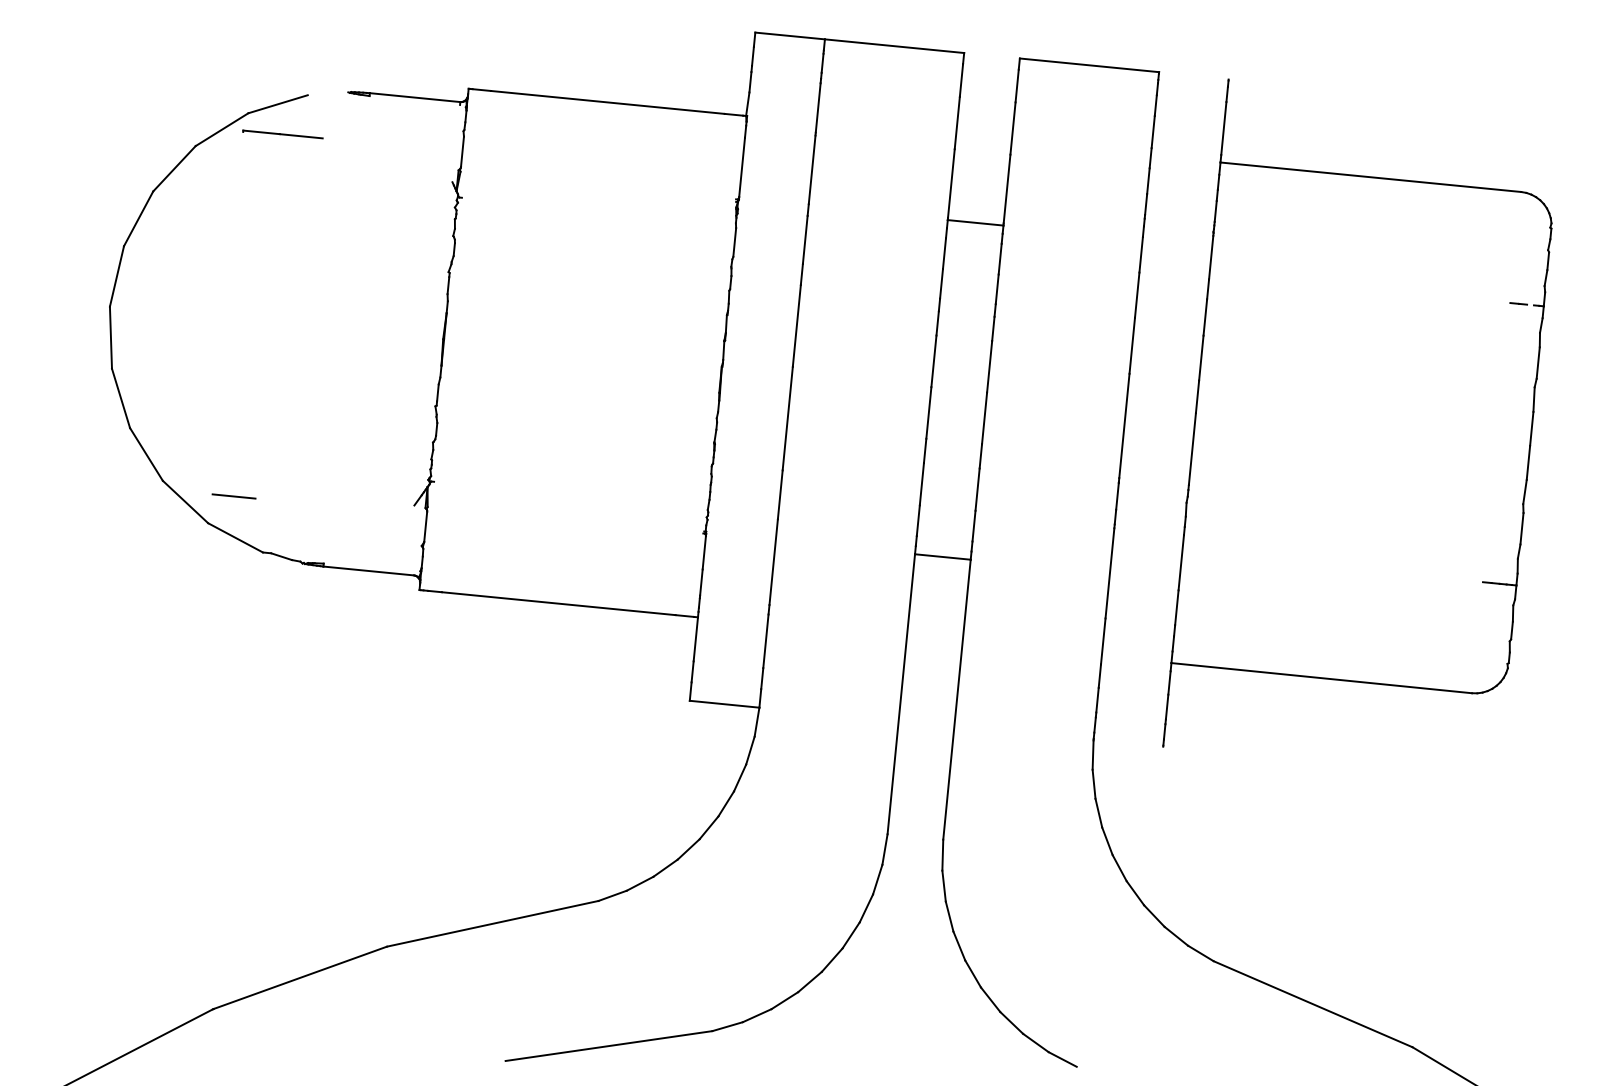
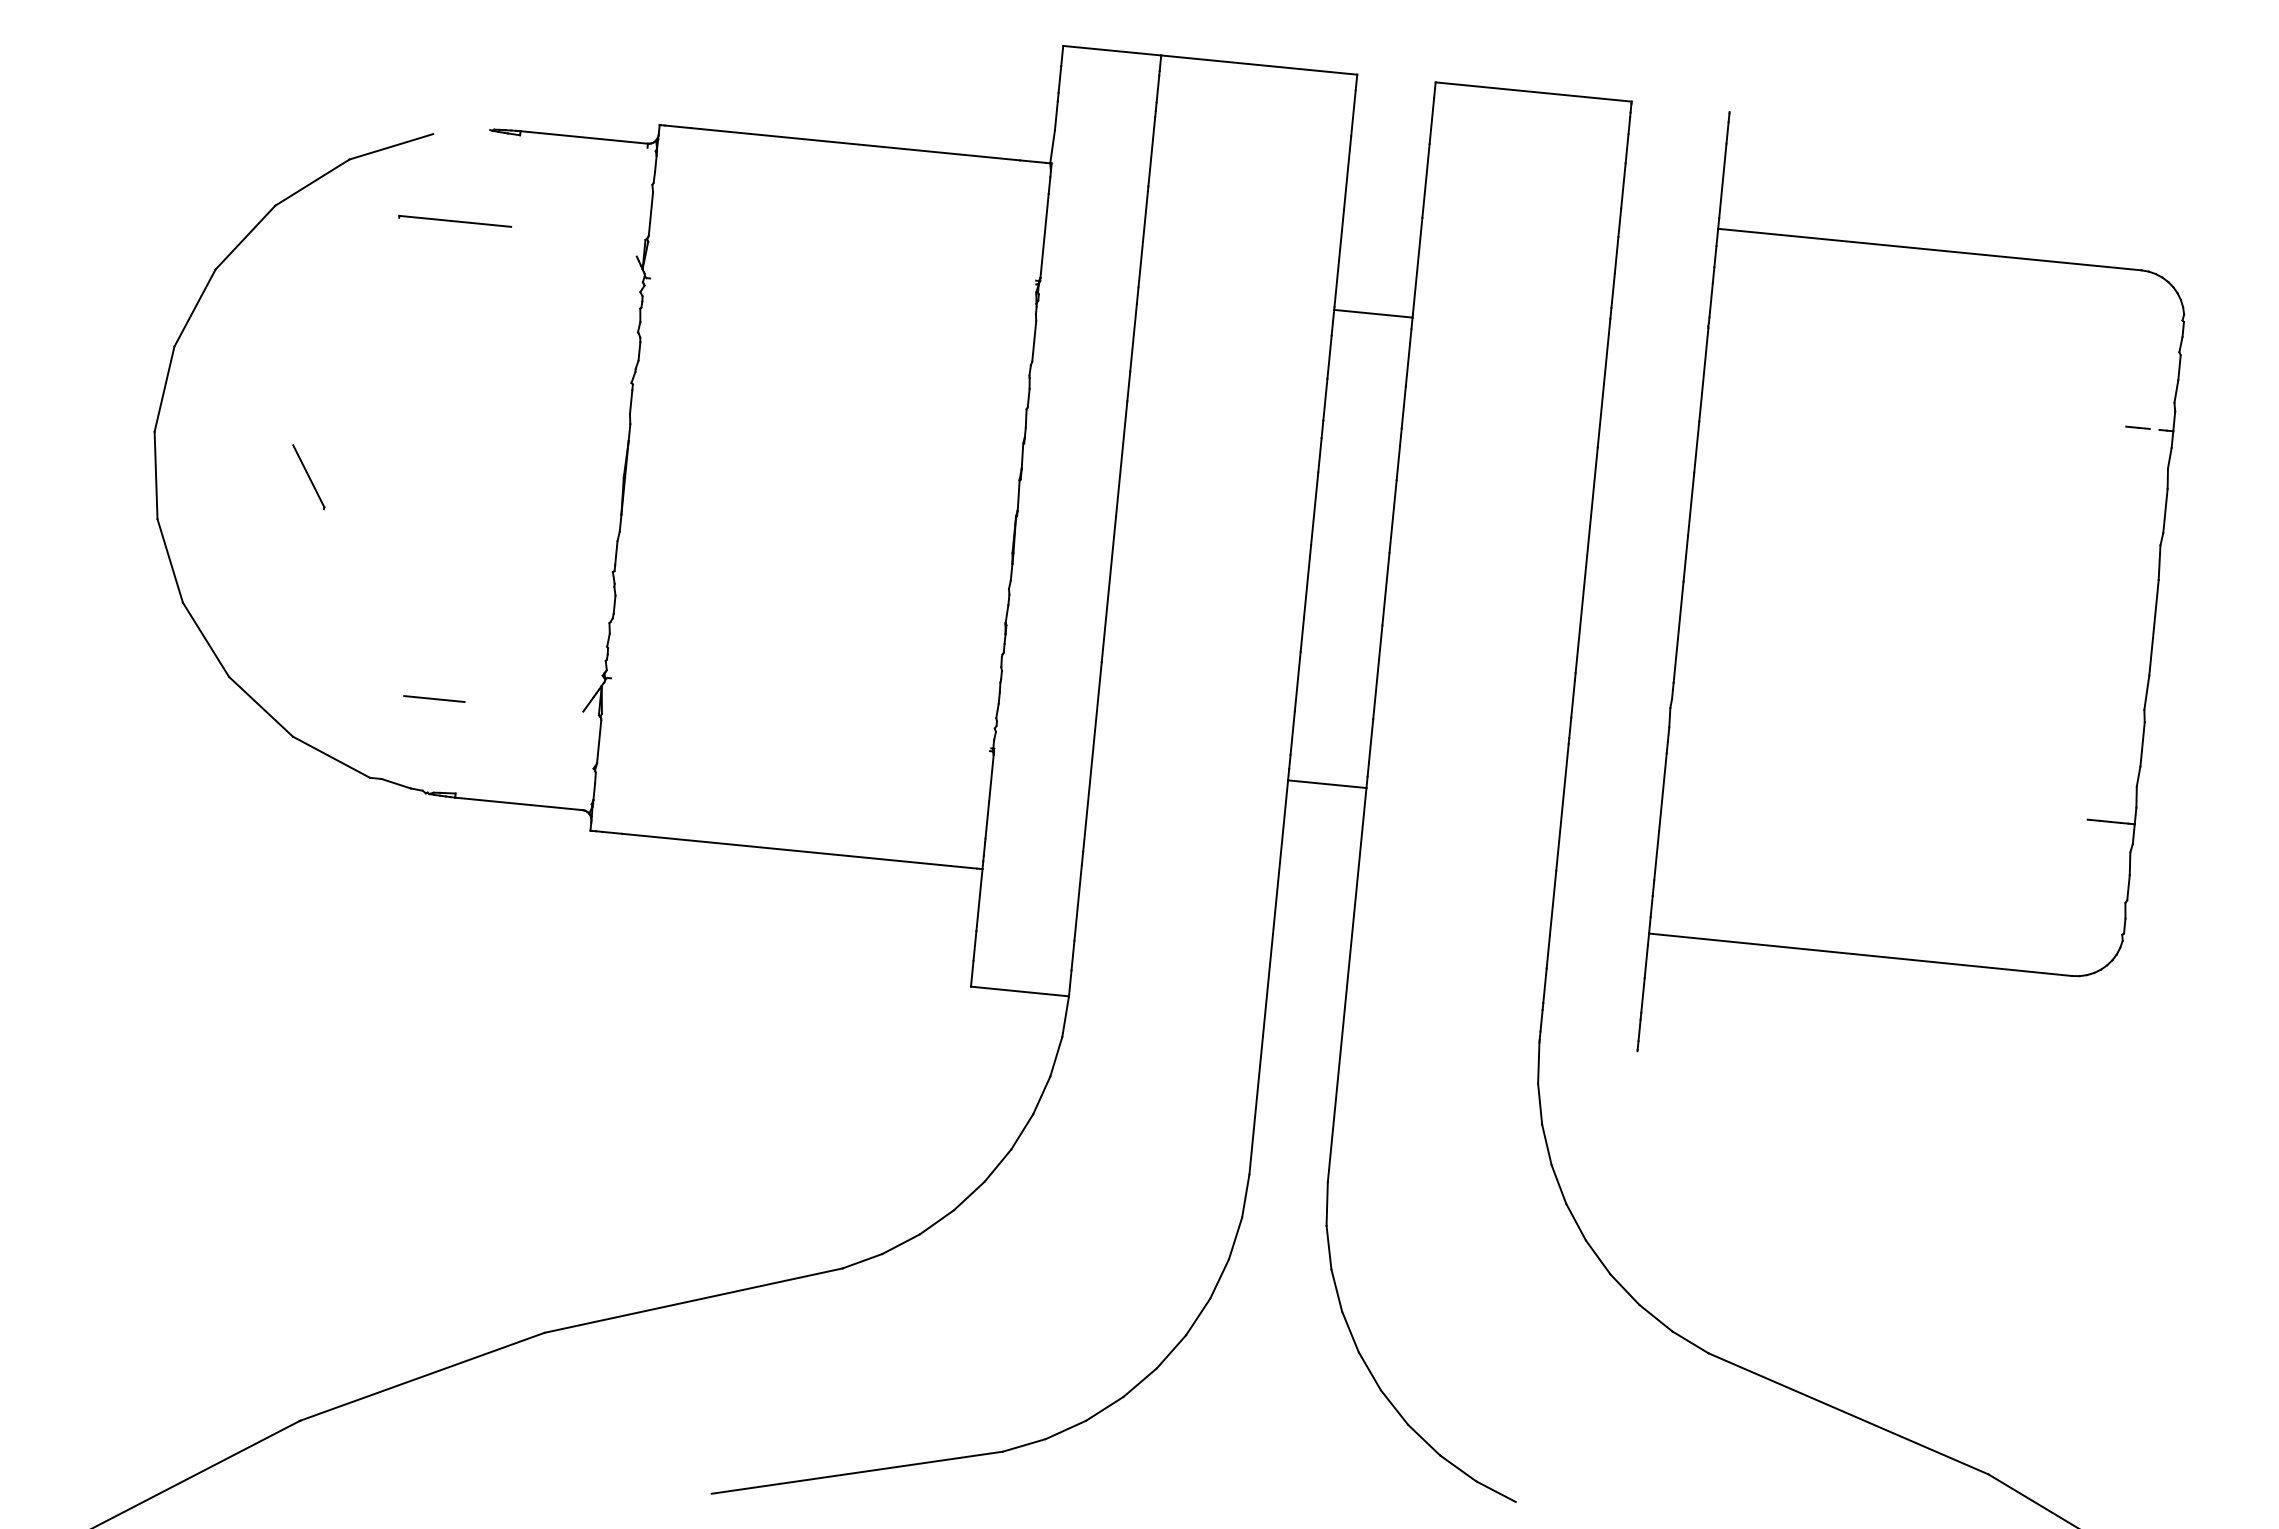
part: (283, 133) -> (455, 220), moved
line: (219, 338) -> (308, 476), added
line: (234, 496) -> (434, 698), moved

